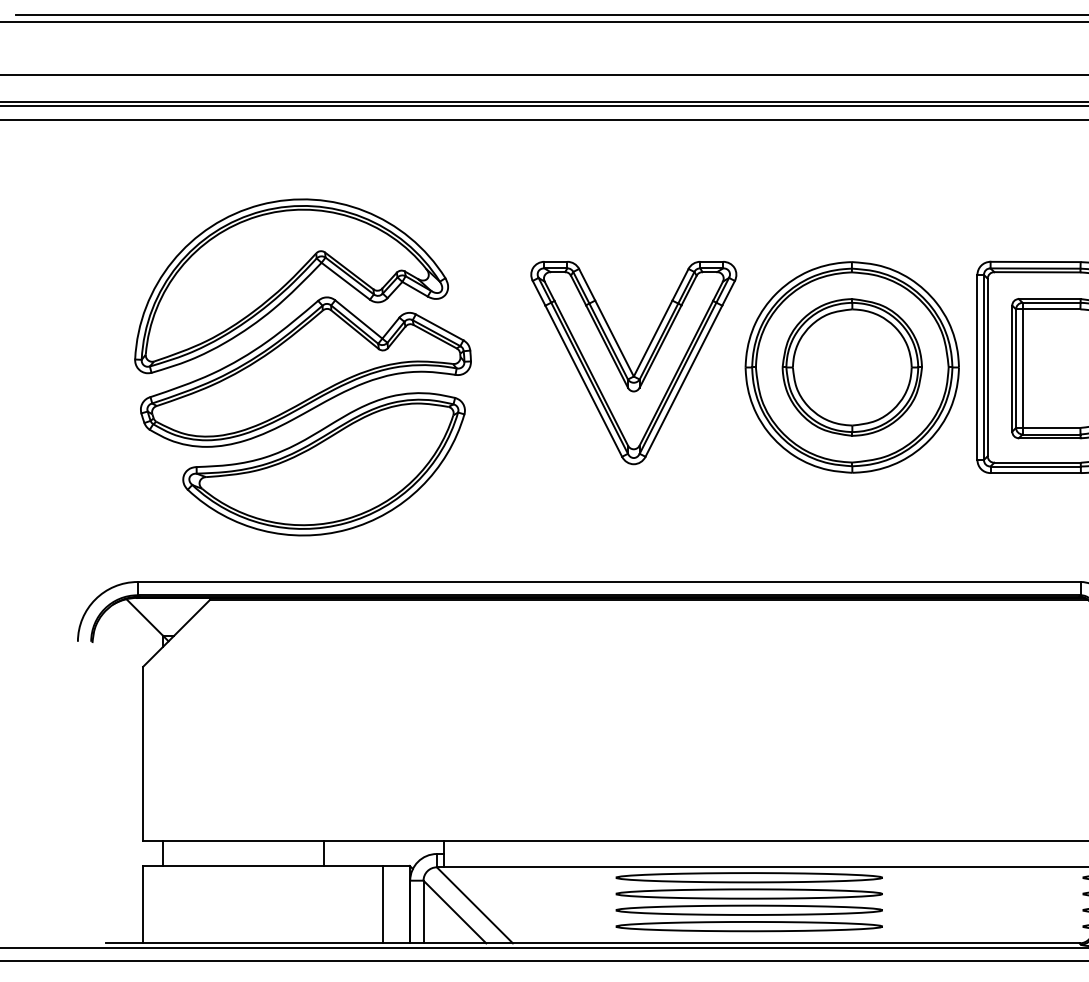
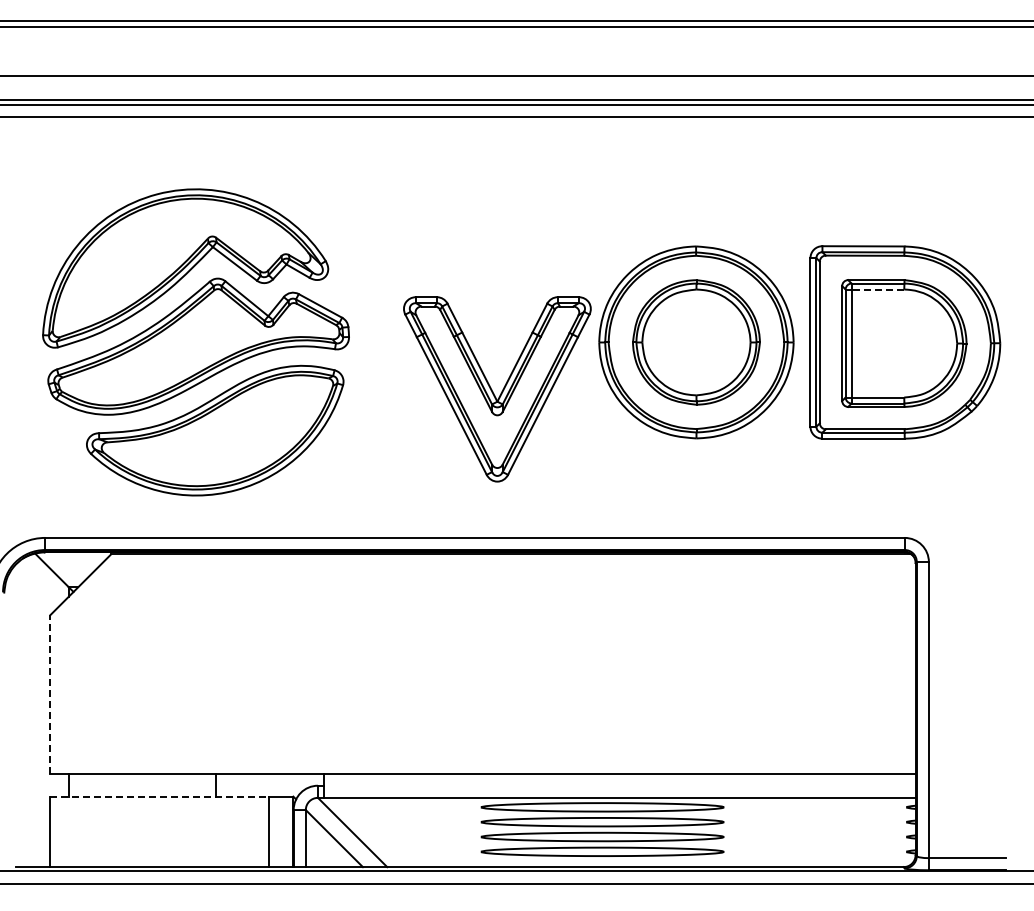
line: (1051, 309) -> (877, 289), solid -> dashed
part: (633, 363) -> (497, 389), moved
line: (143, 752) -> (50, 693), solid -> dashed
line: (262, 865) -> (159, 796), solid -> dashed

